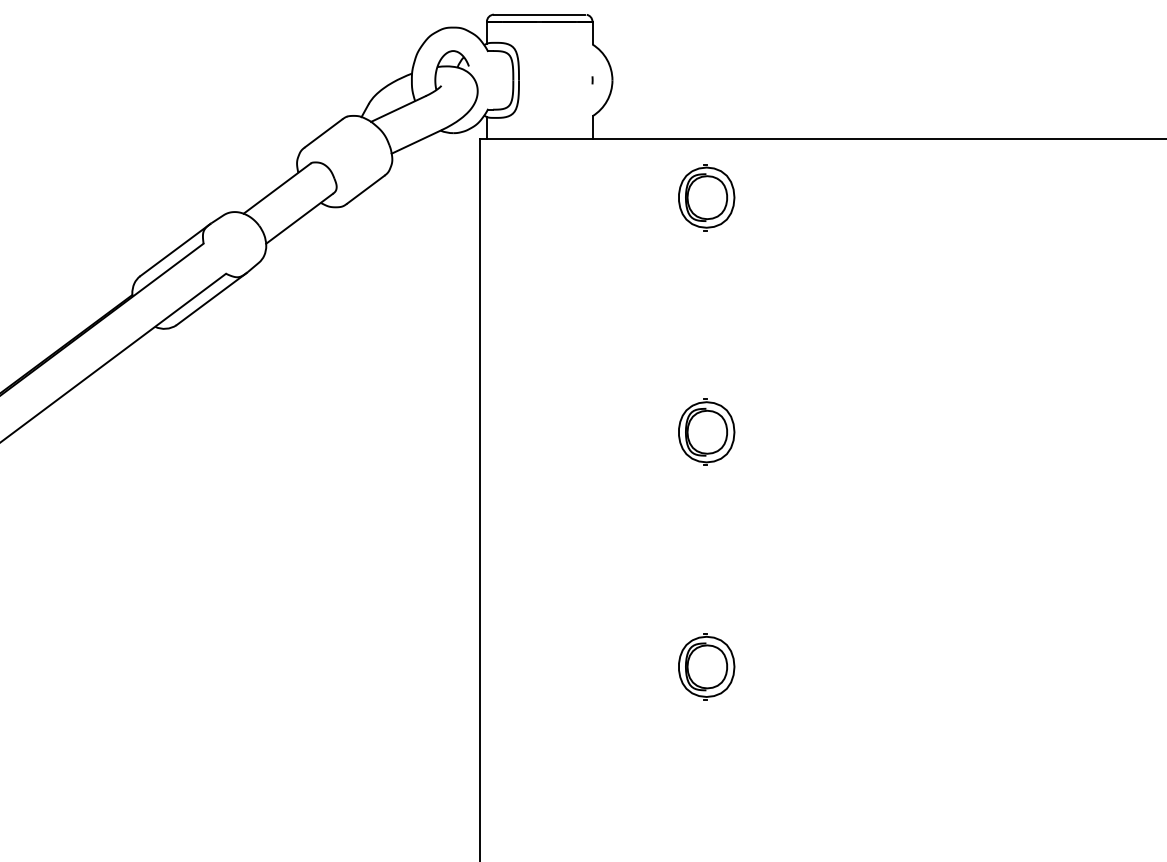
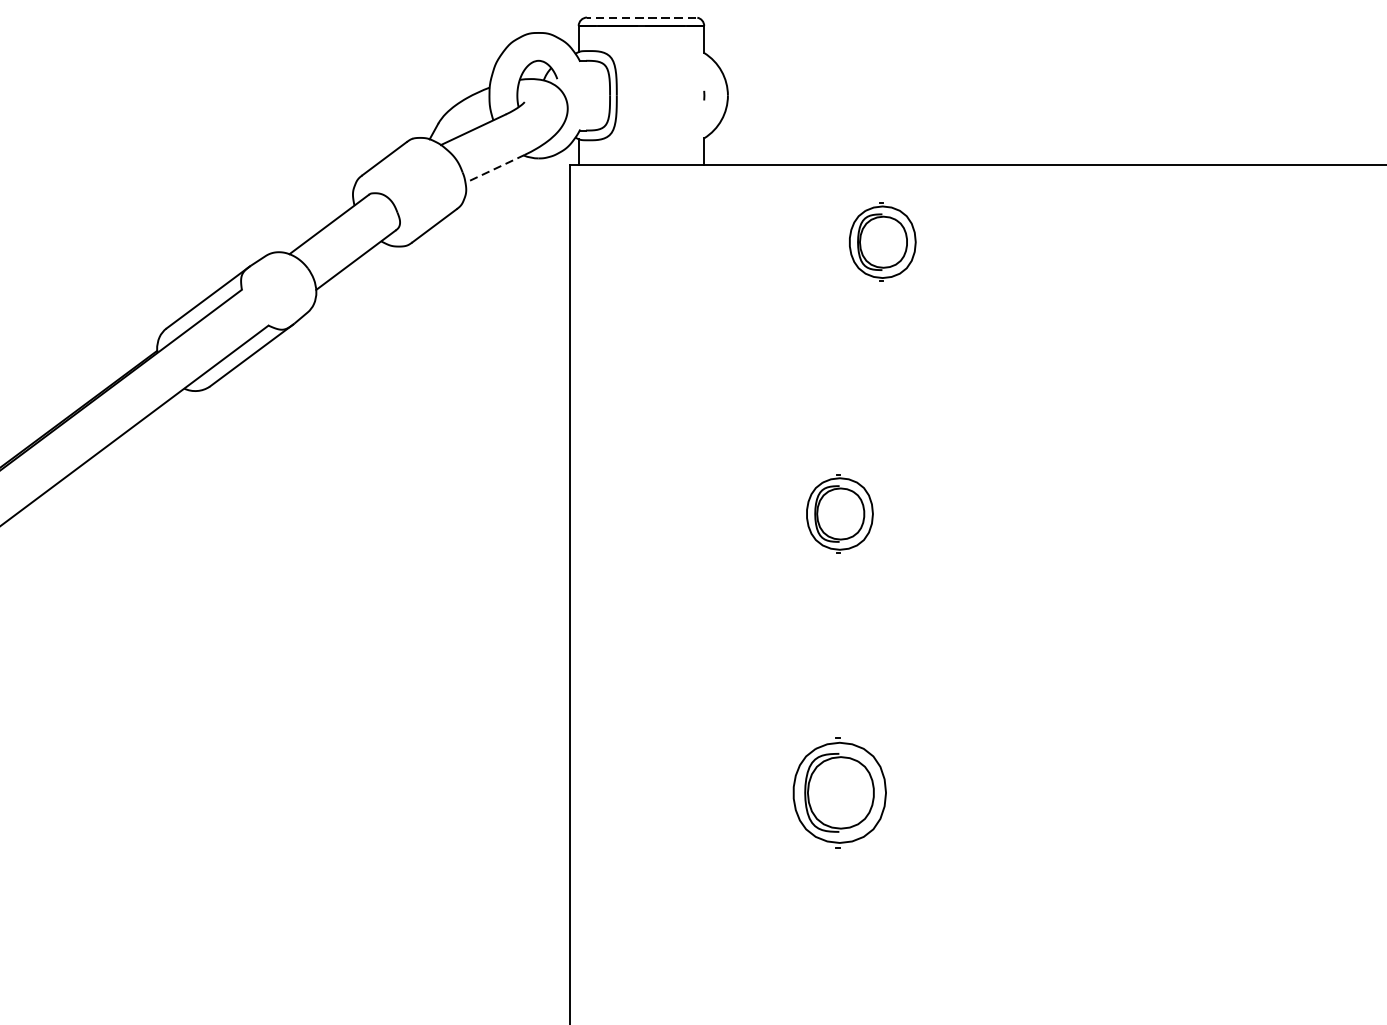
line: (539, 14) -> (641, 17), solid -> dashed
line: (416, 141) -> (494, 168), solid -> dashed
part: (706, 197) -> (882, 242), moved
part: (706, 666) -> (839, 792), size x1.4

